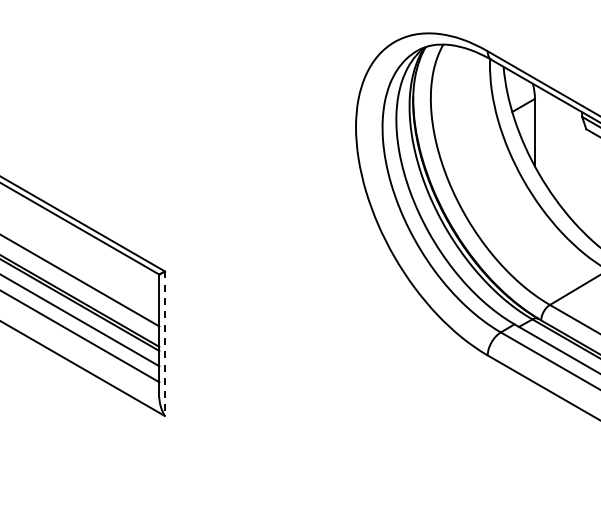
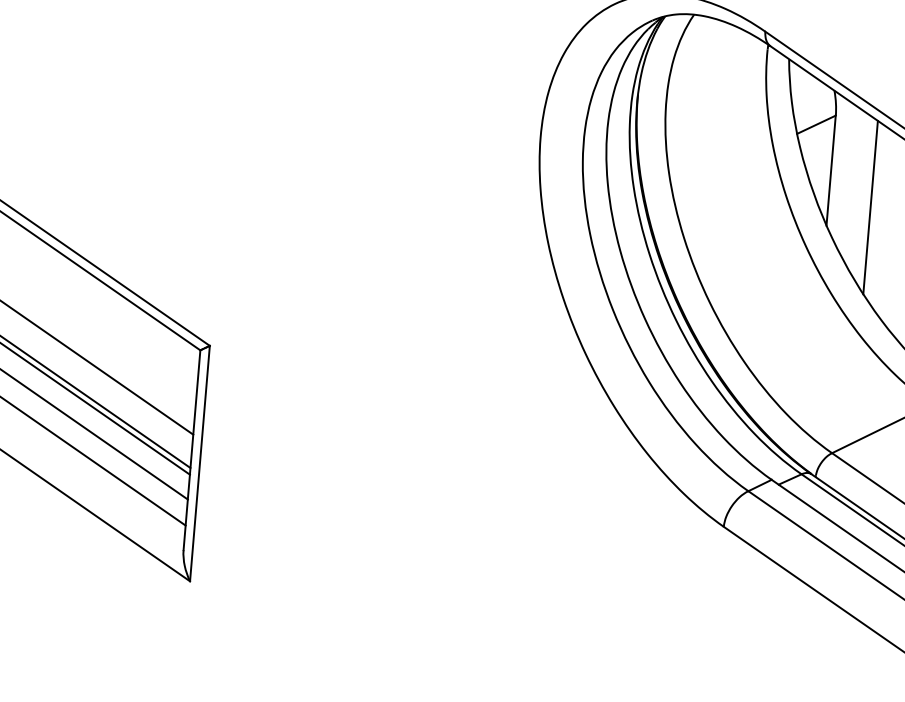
line: (560, 152) -> (870, 206), added
line: (164, 344) -> (199, 464), dashed -> solid

